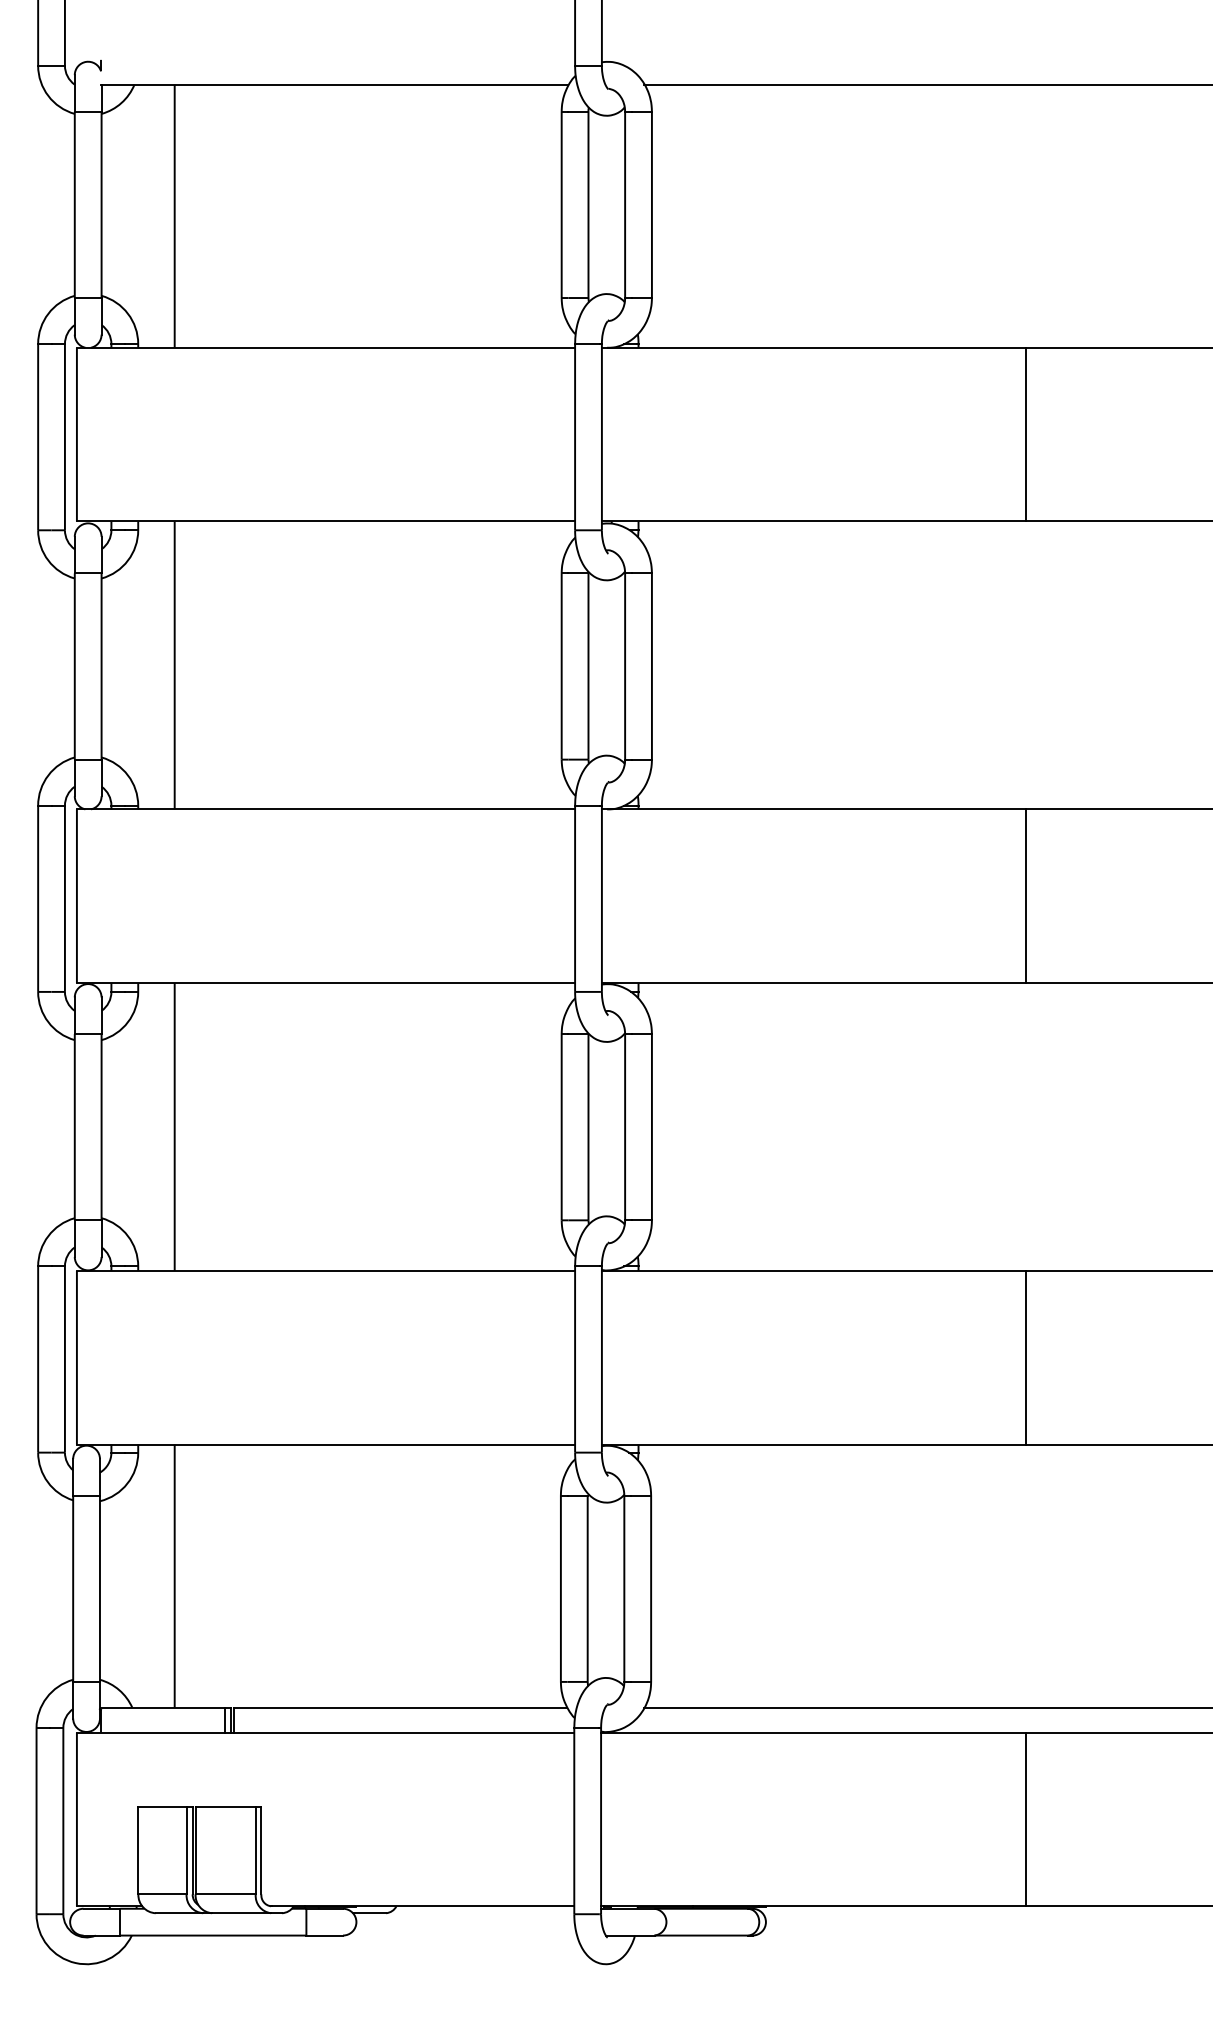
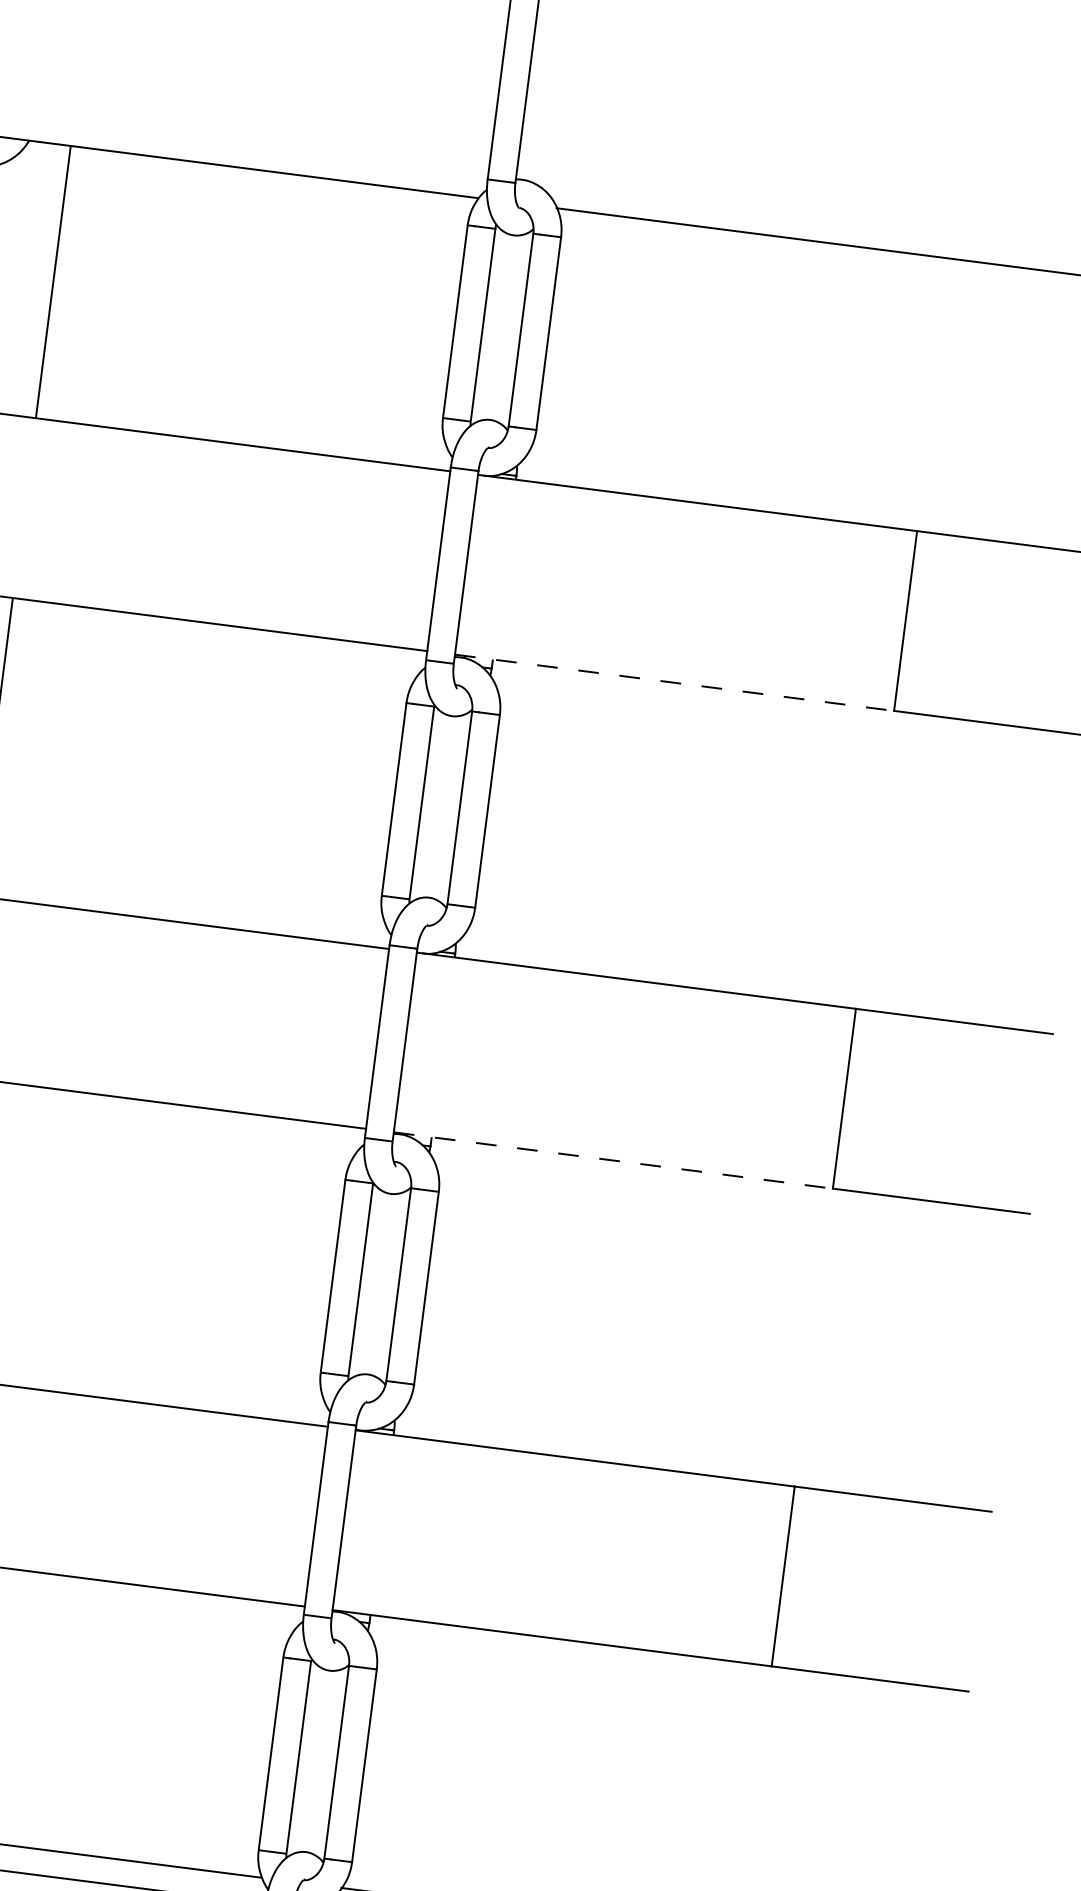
line: (814, 521) -> (675, 682), solid -> dashed
line: (814, 983) -> (613, 1161), solid -> dashed

